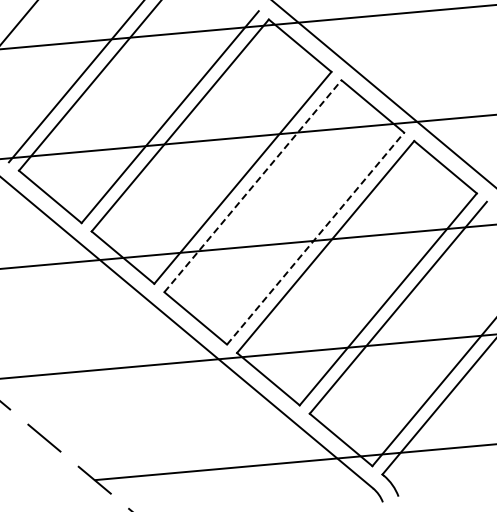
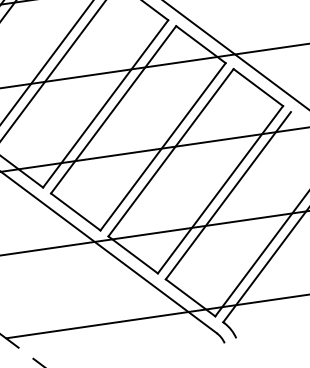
line: (253, 185) -> (113, 109), dashed -> solid
line: (315, 238) -> (162, 146), dashed -> solid

